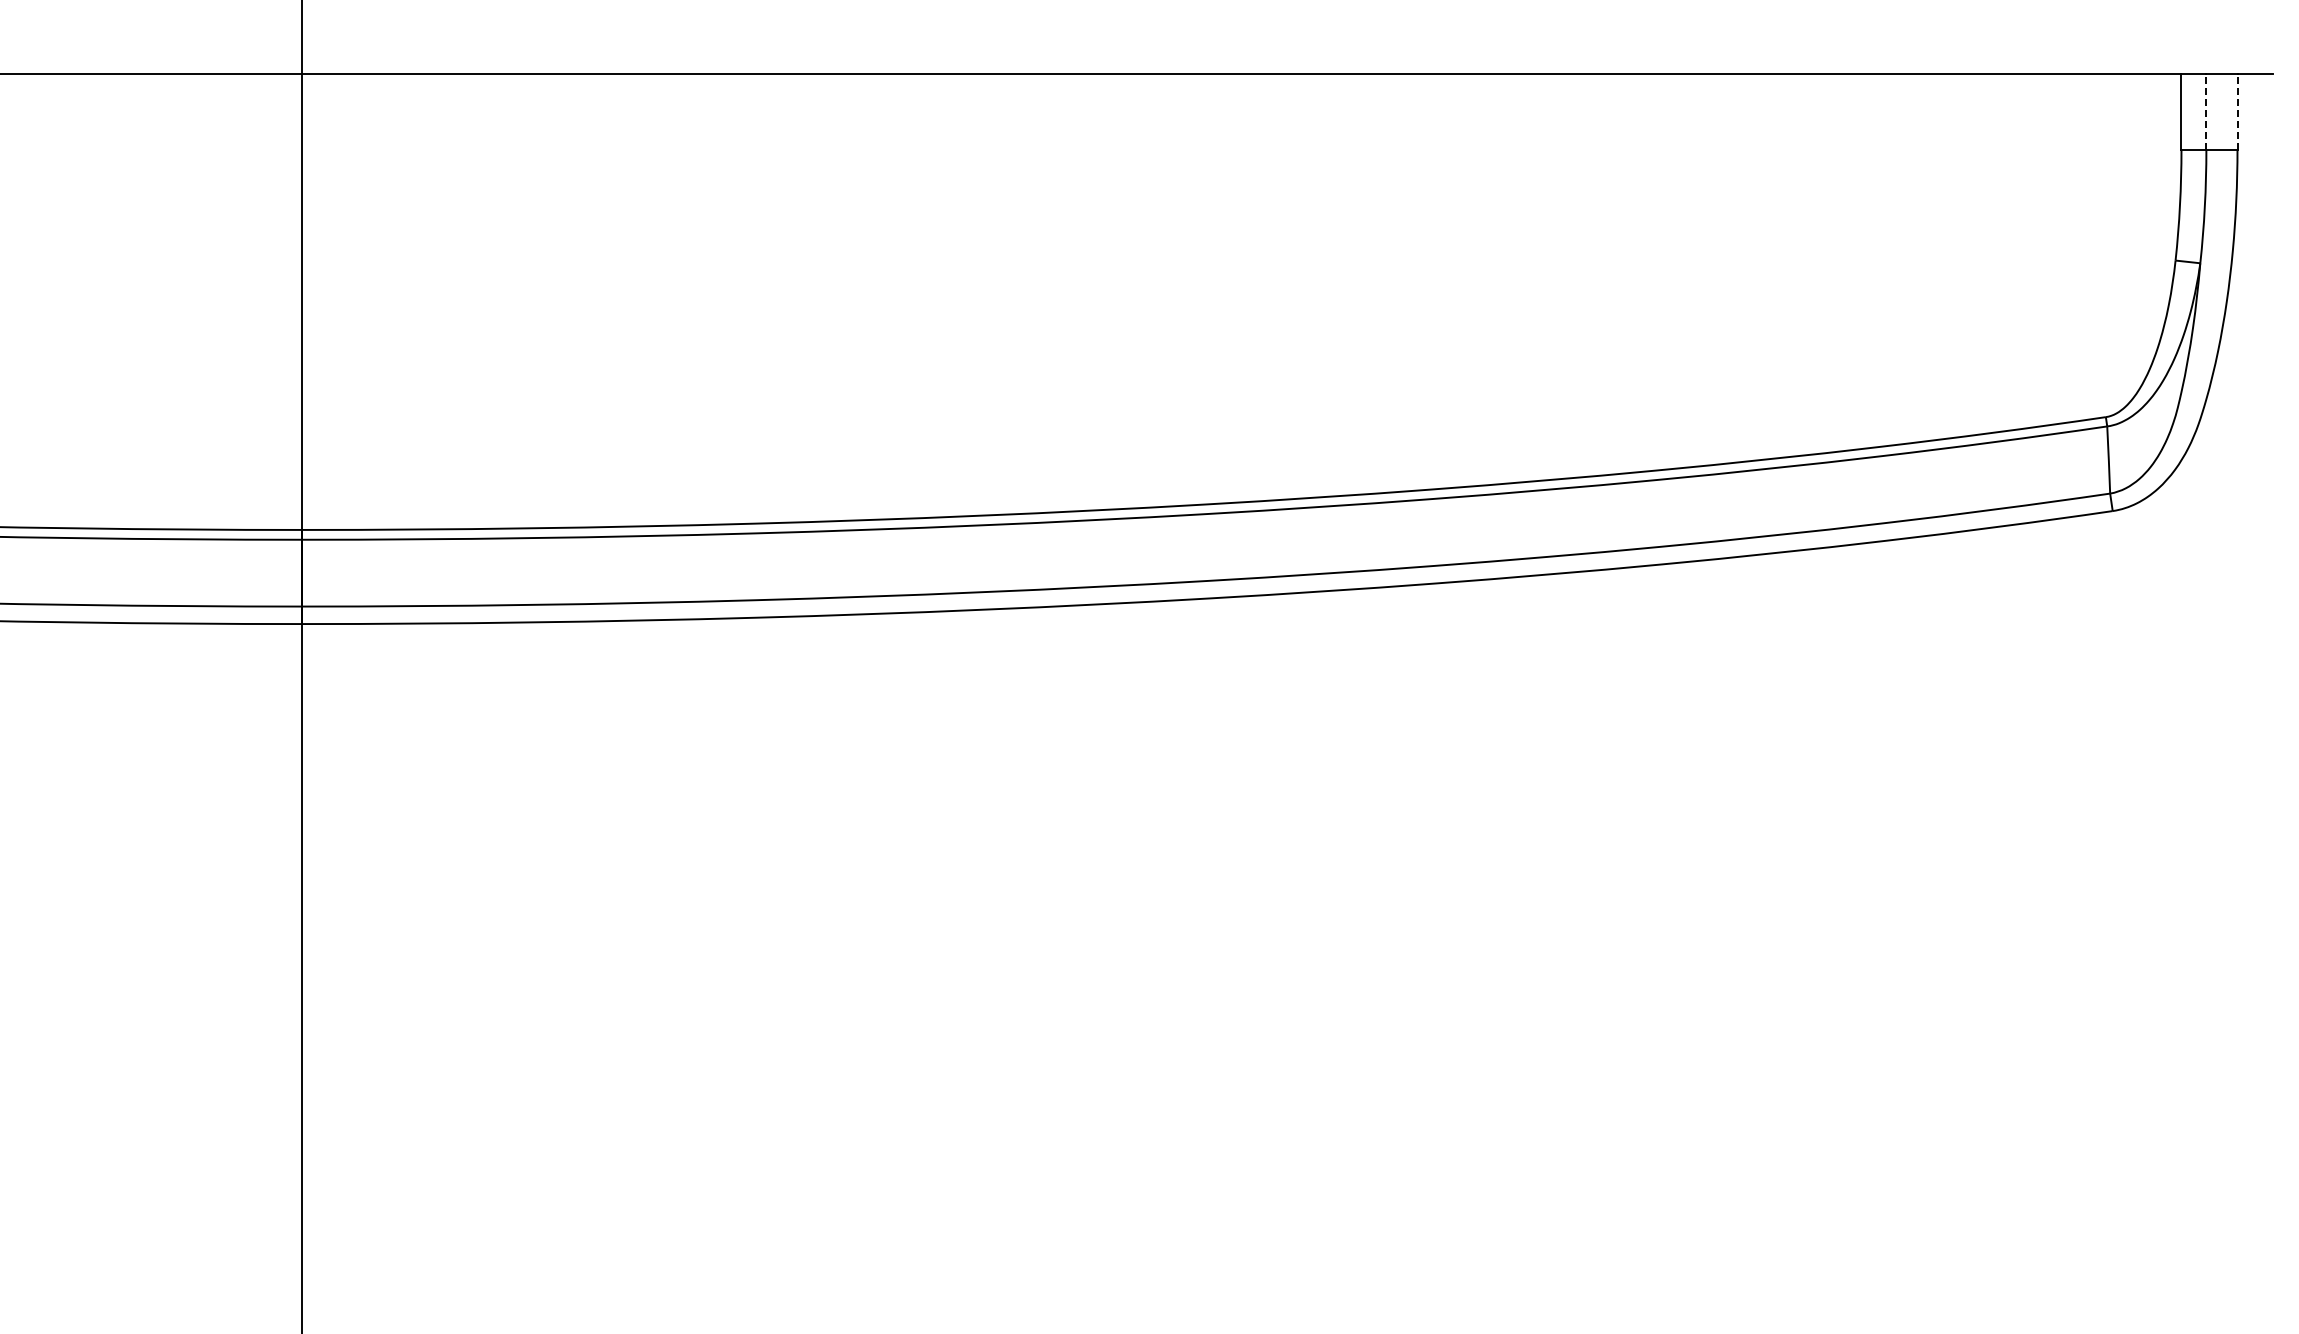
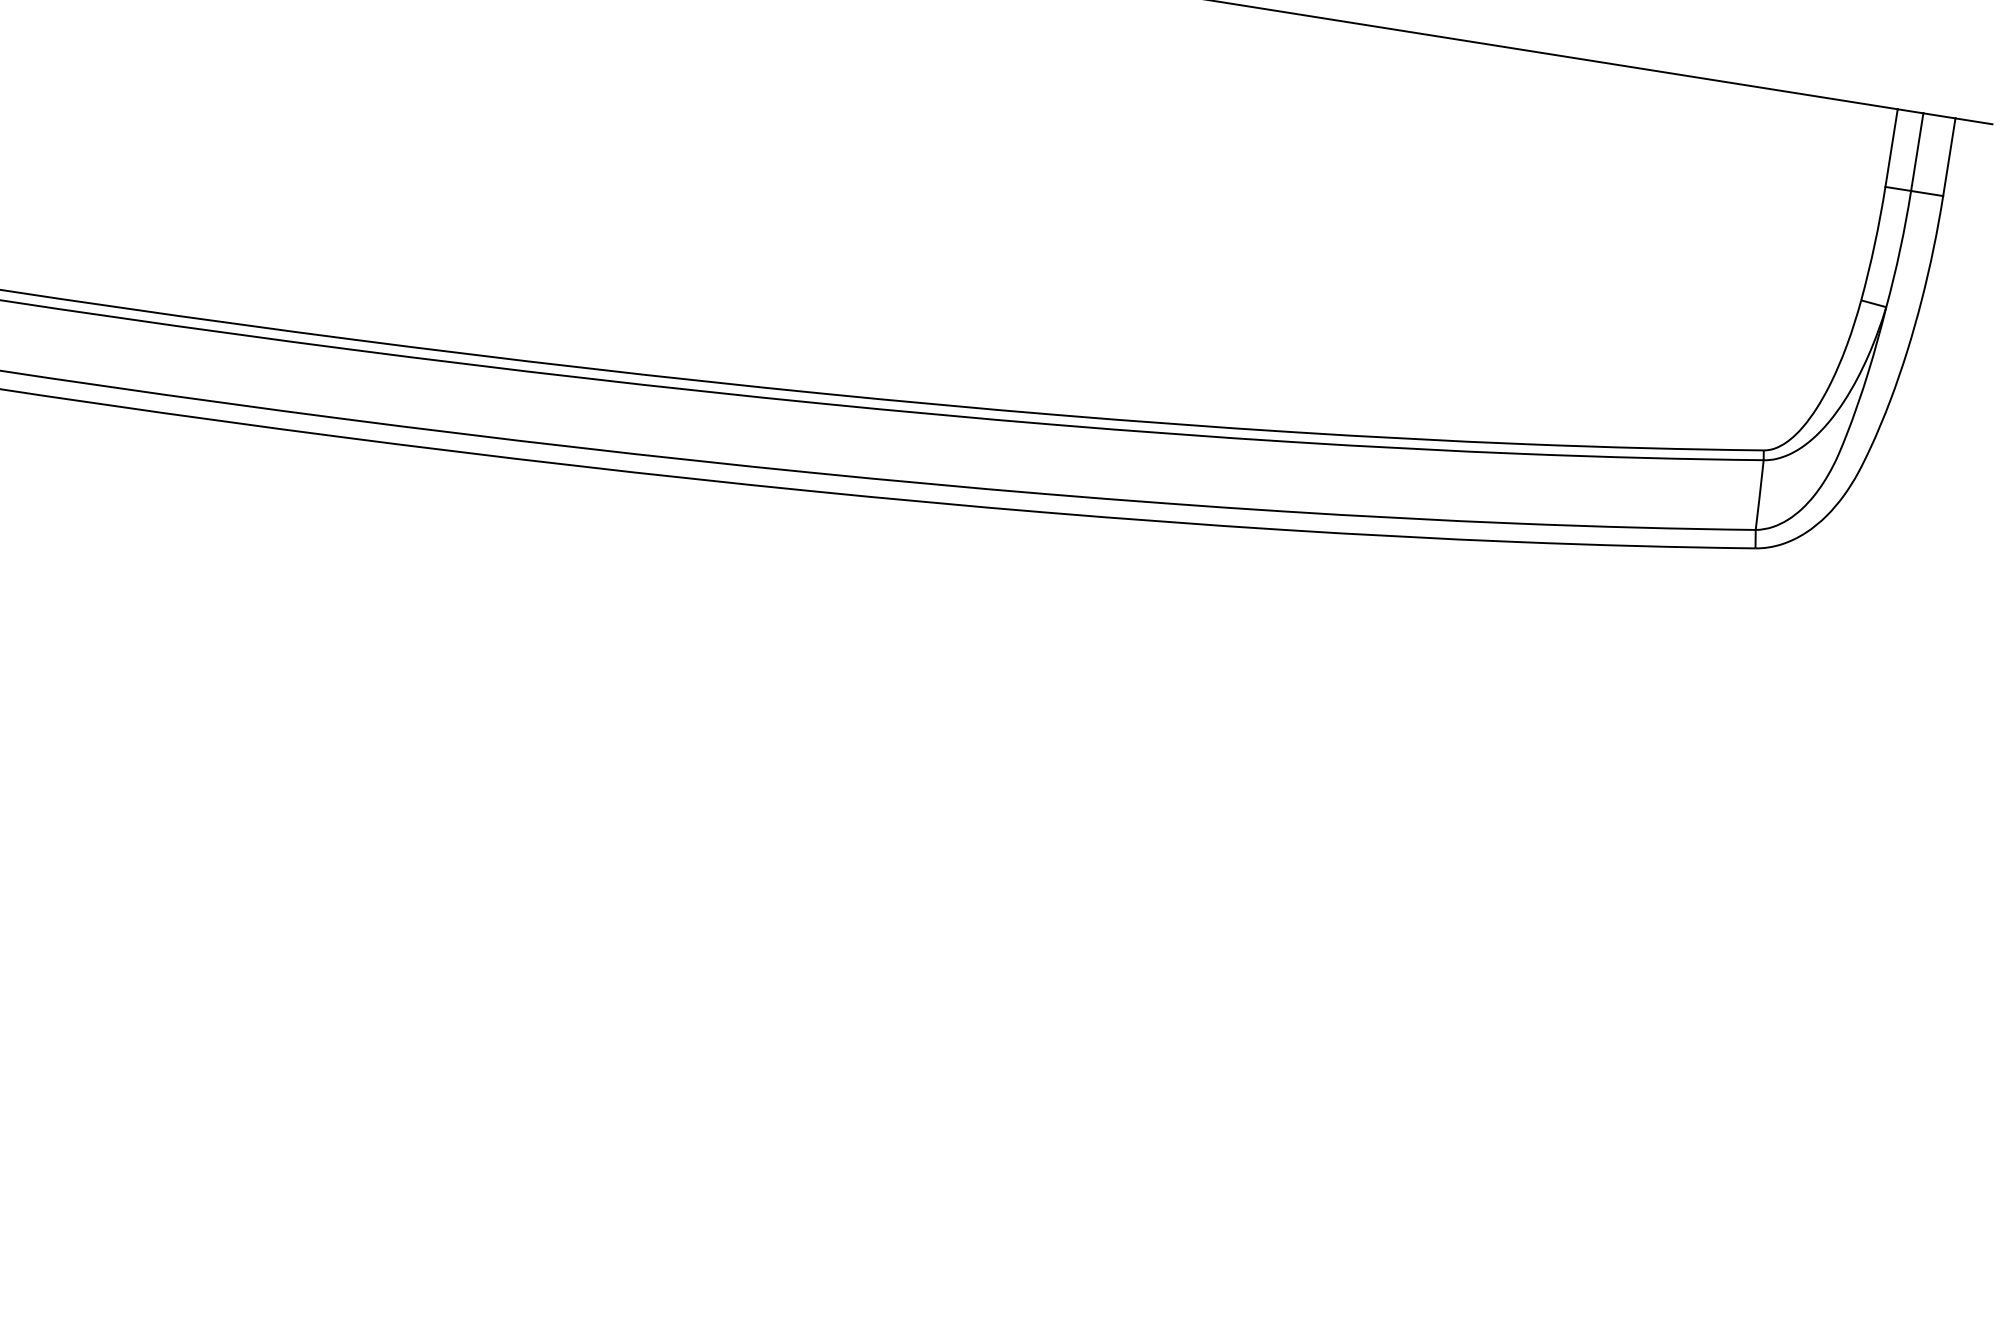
line: (2206, 111) -> (1917, 151), dashed -> solid
line: (2237, 111) -> (1949, 156), dashed -> solid

